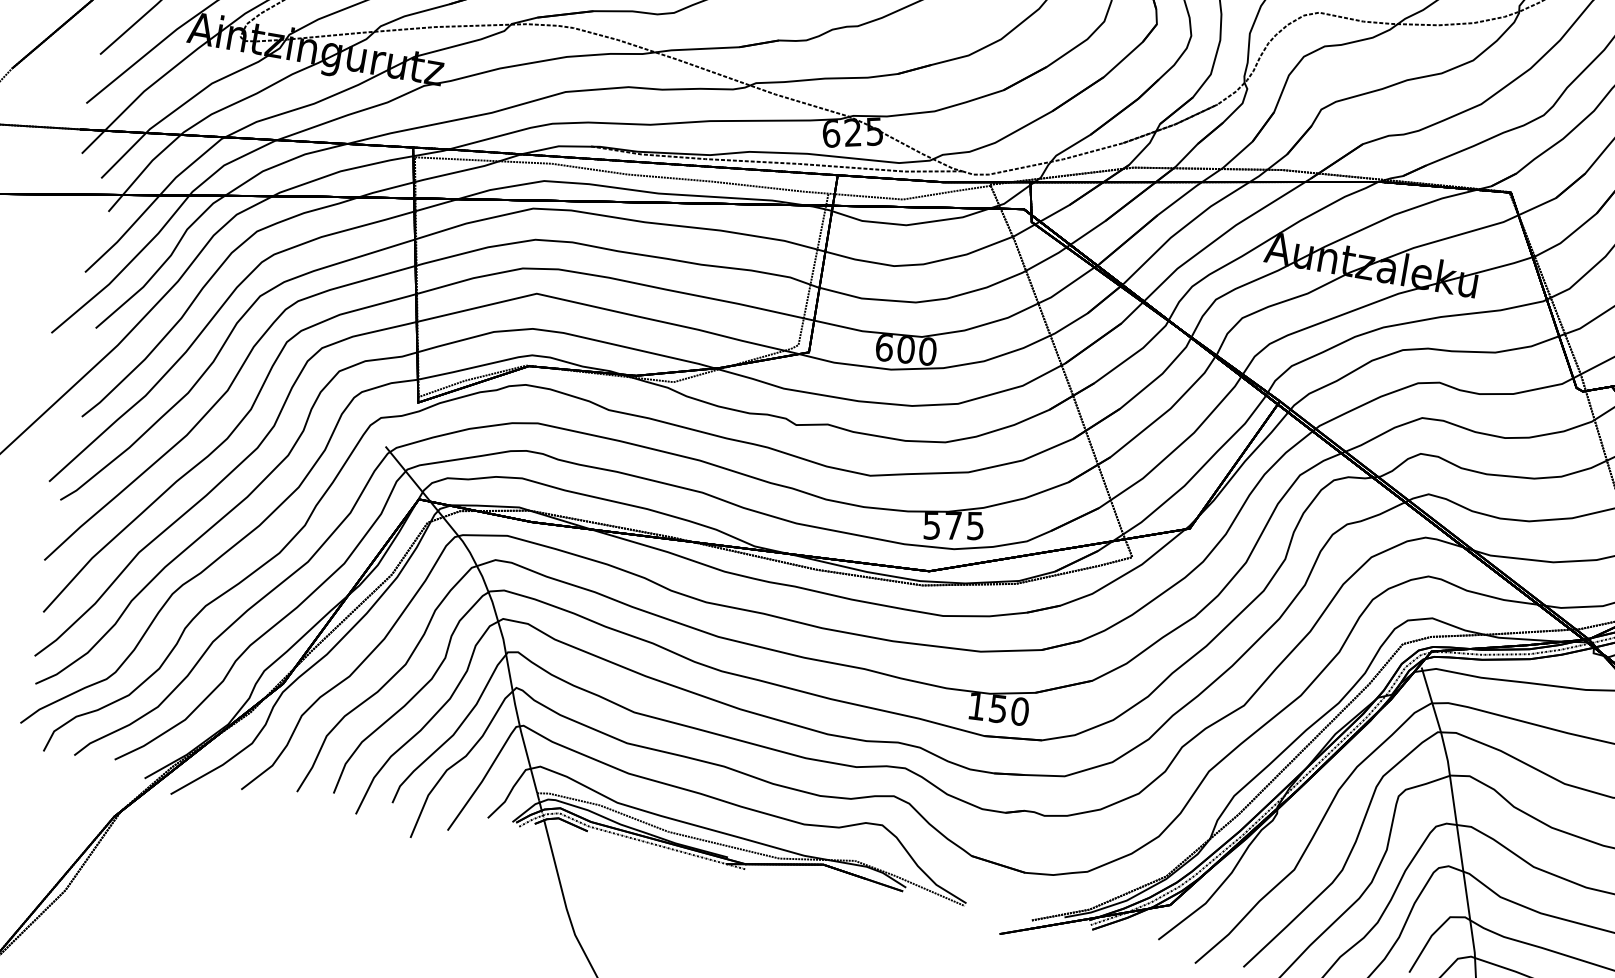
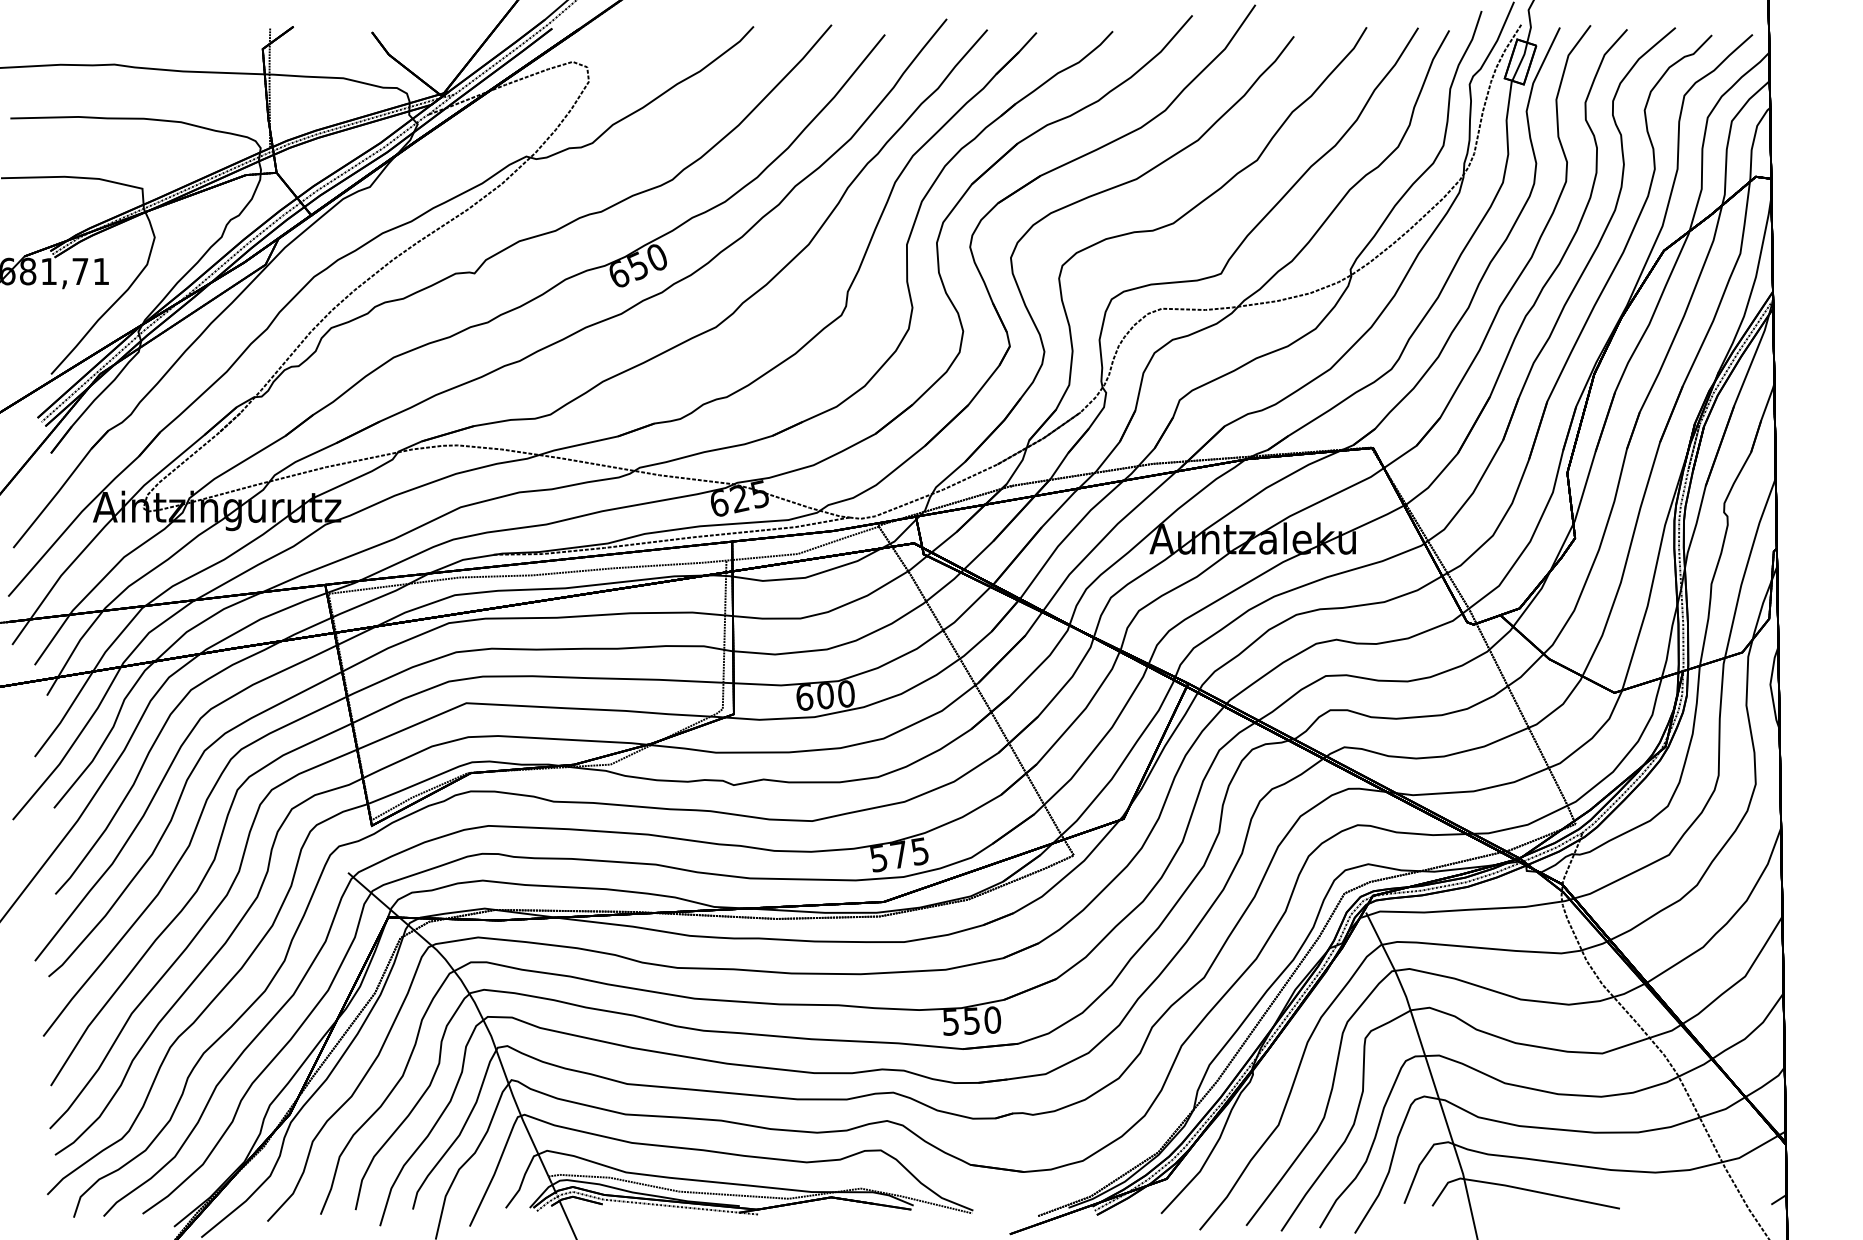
text: (976, 706) -> (950, 1022), 150 -> 550

